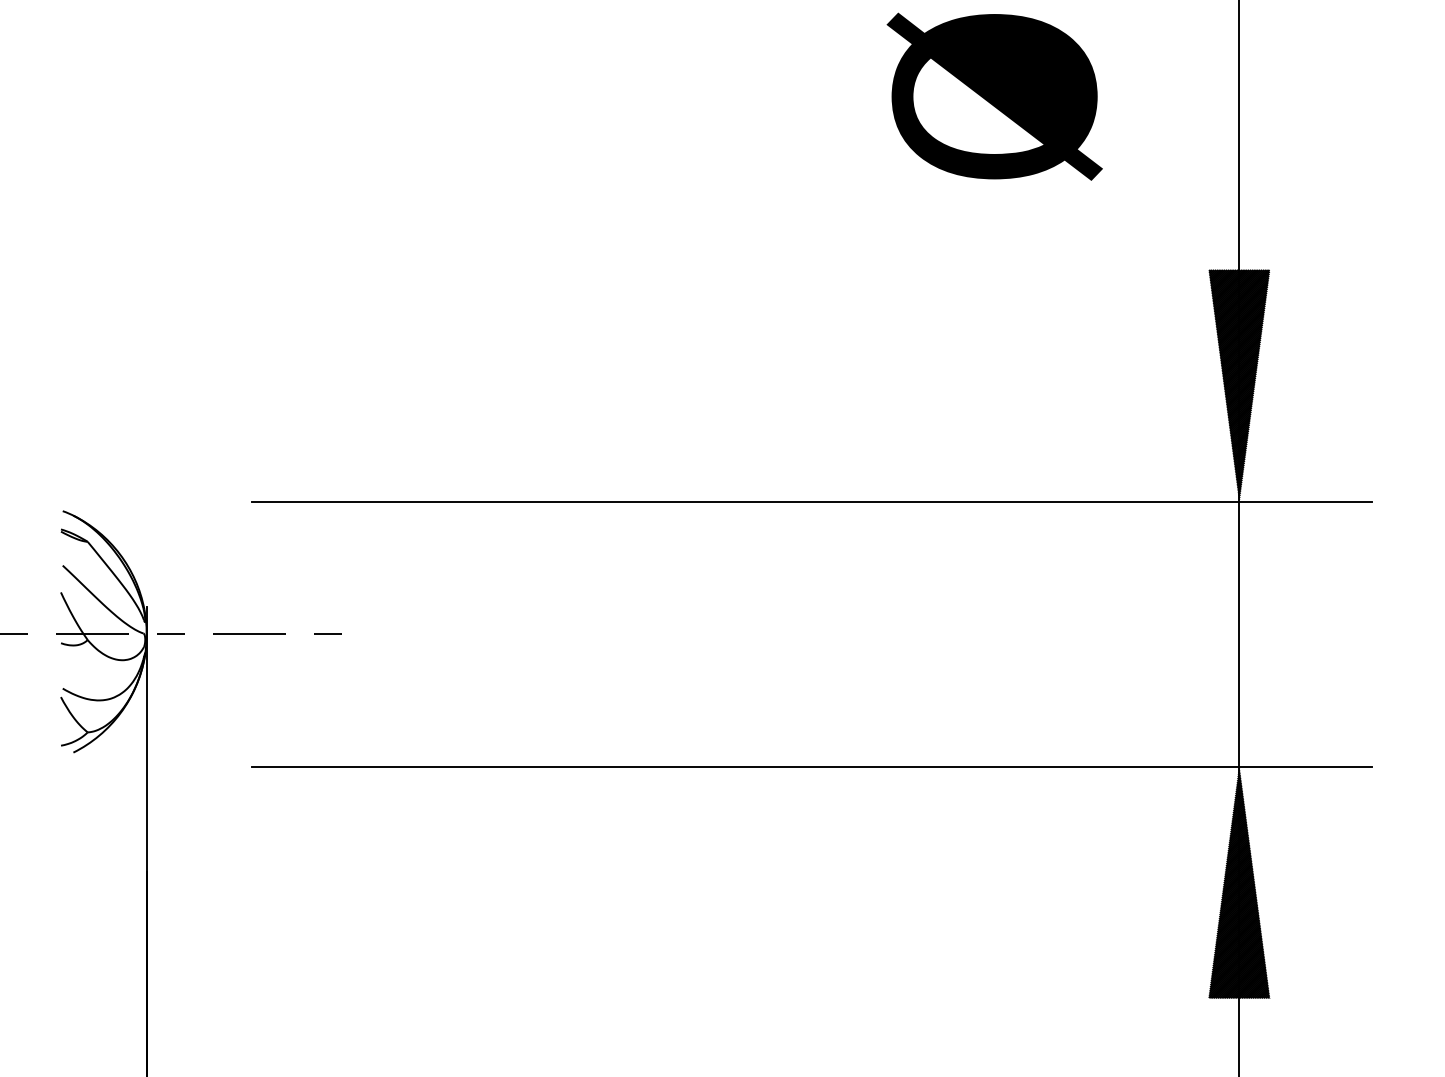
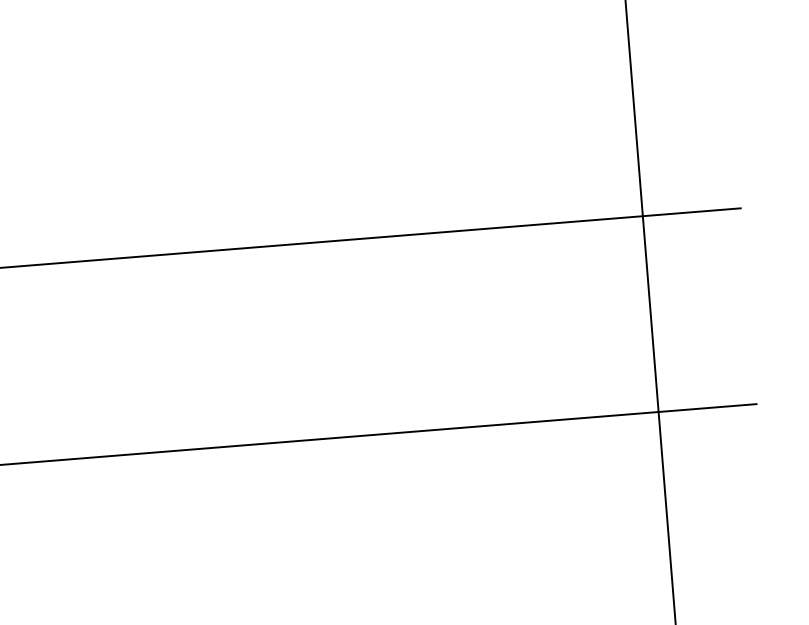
hatch: (1239, 385) -> (636, 130), removed
hatch: (1238, 883) -> (664, 498), removed

